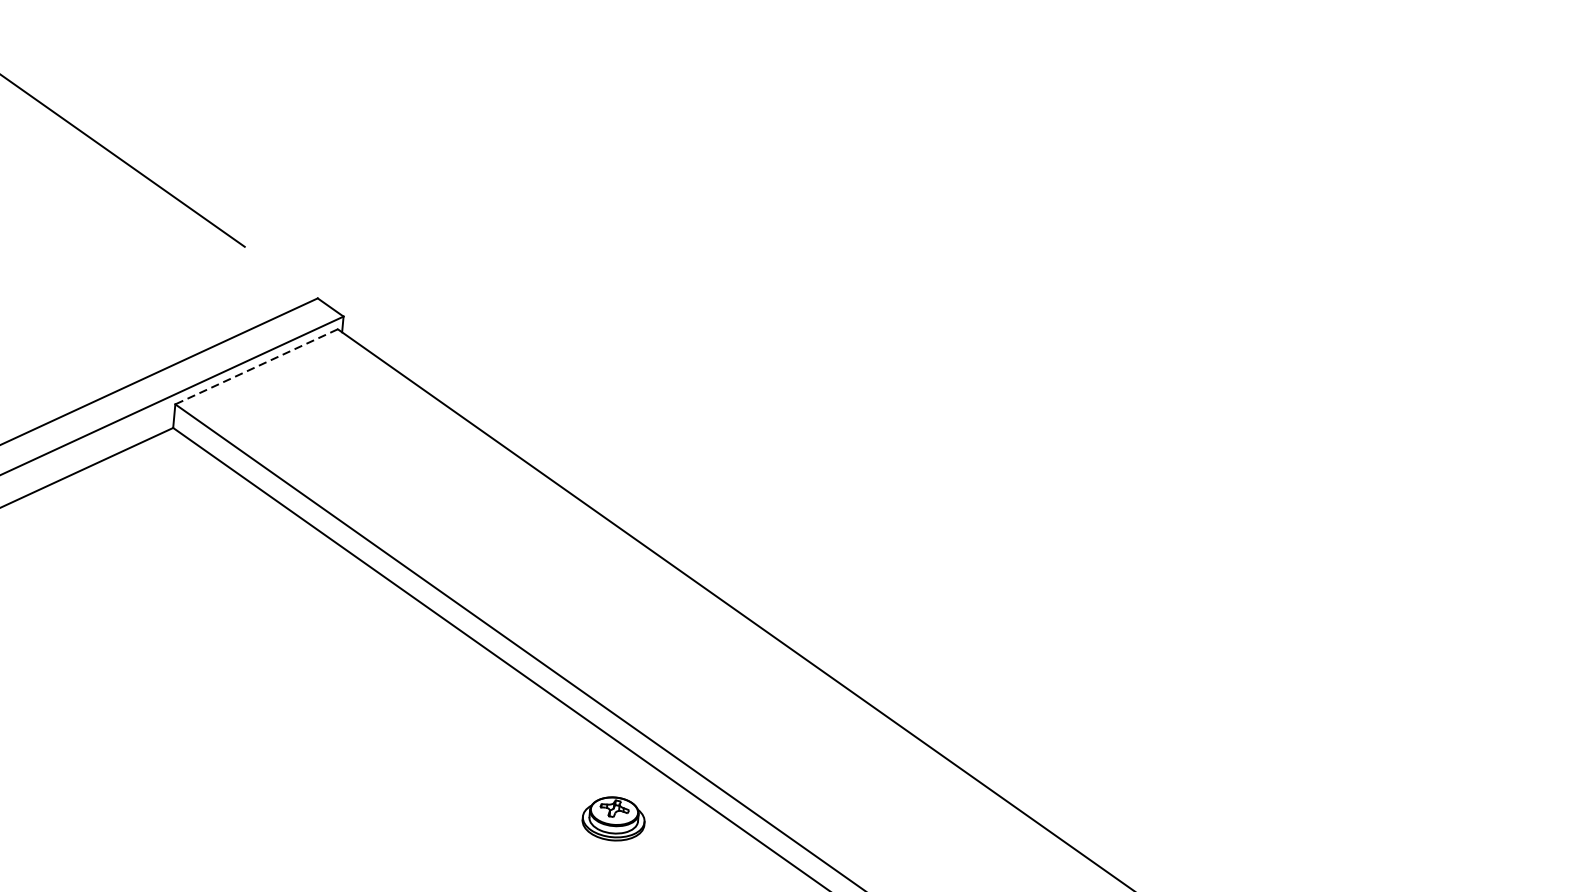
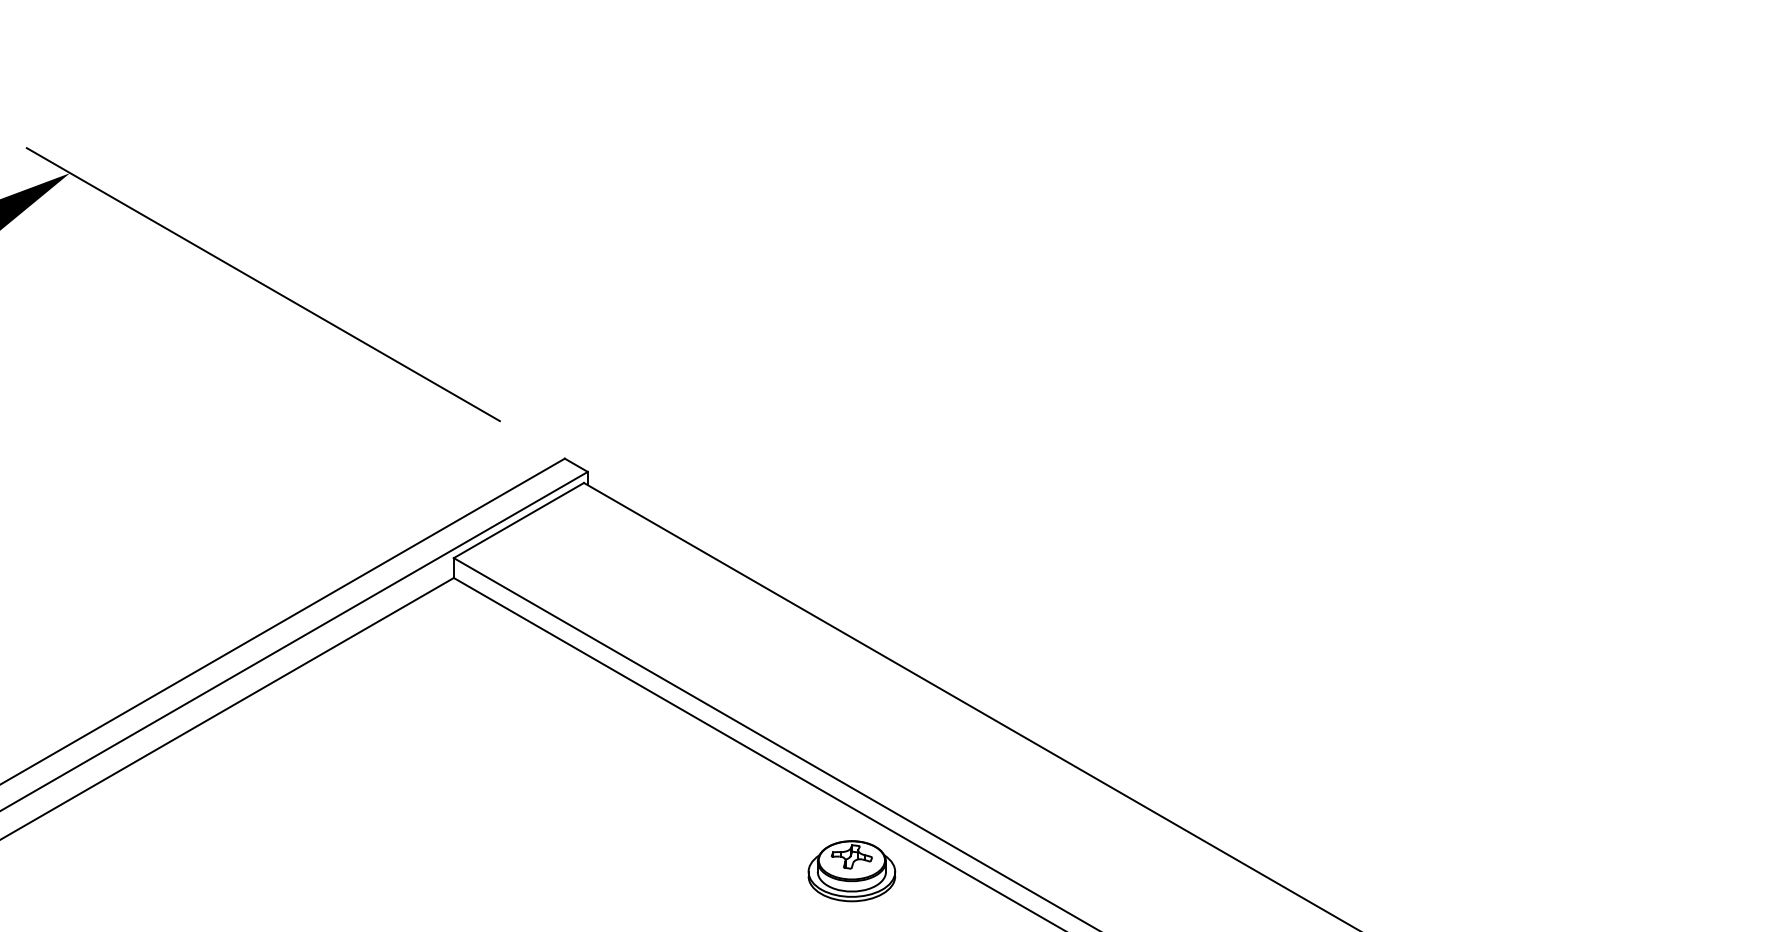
line: (256, 366) -> (518, 520), dashed -> solid
part: (613, 819) -> (851, 871), size x1.67

